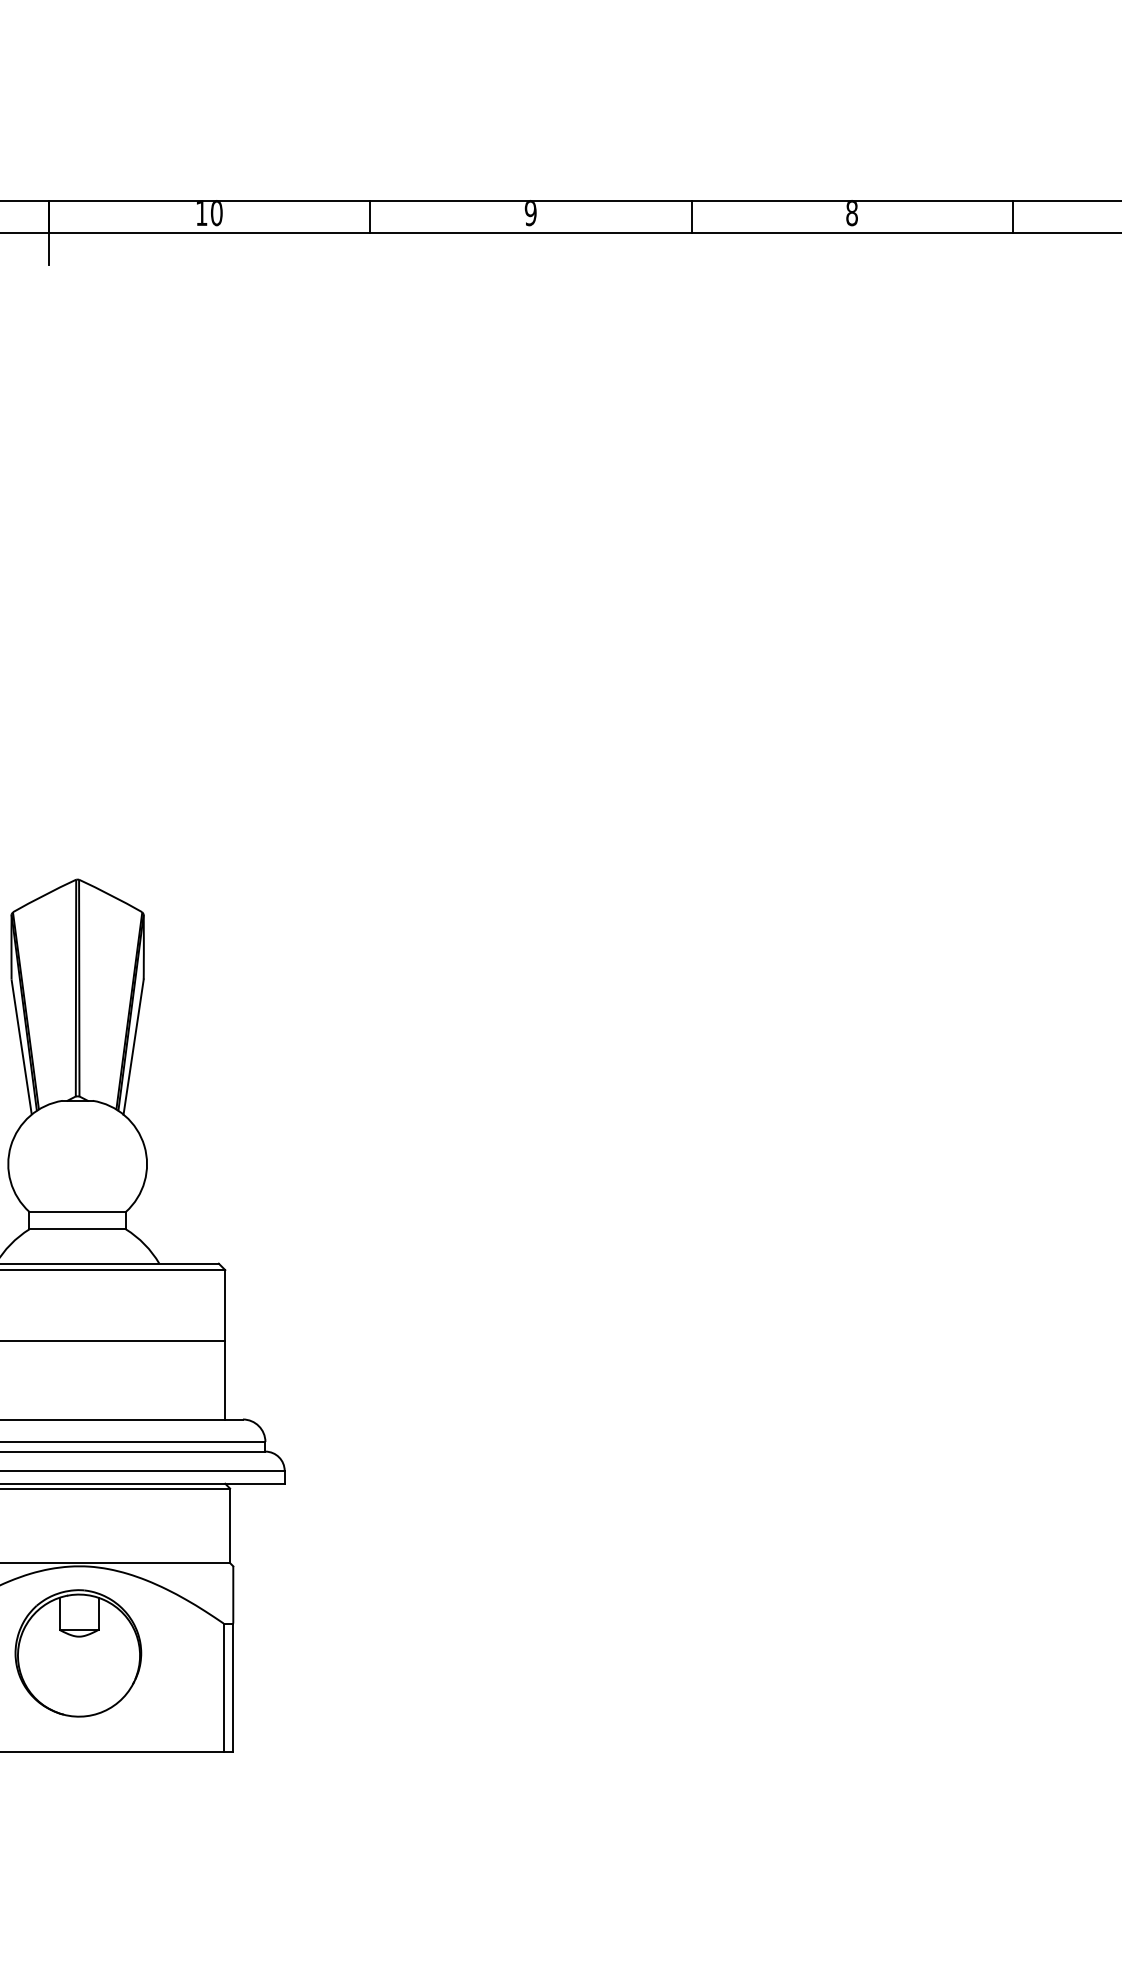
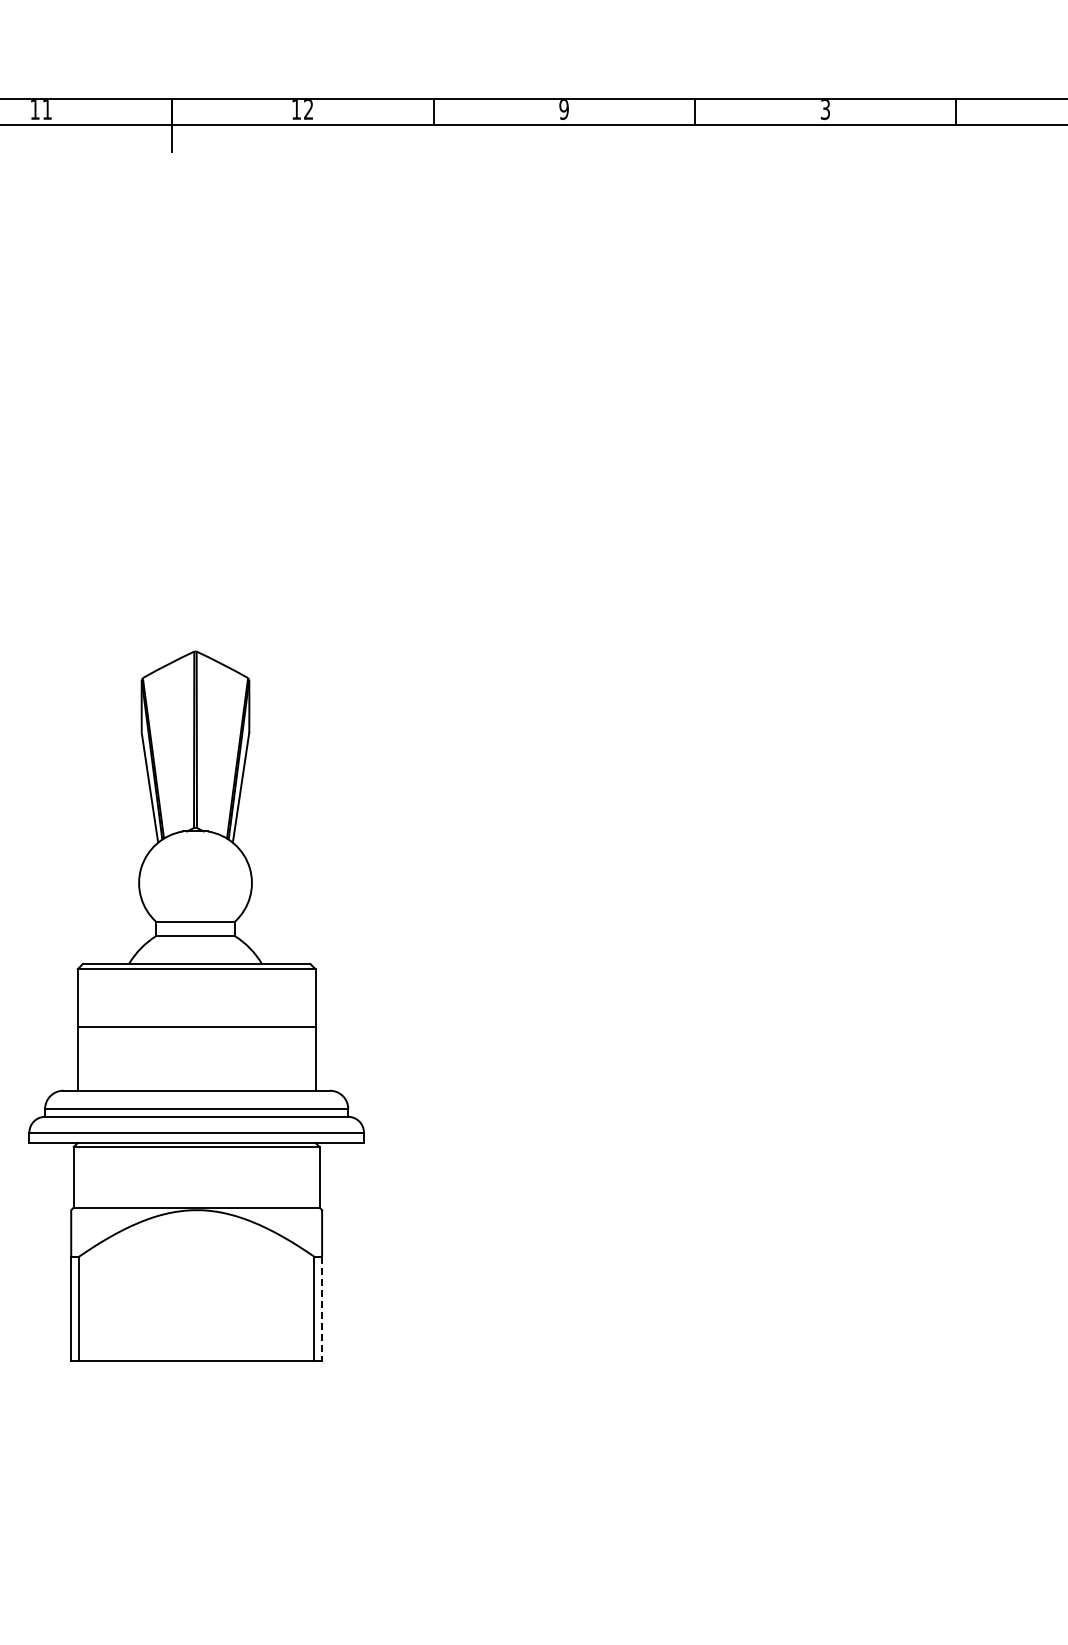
text: (216, 213) -> (308, 109), 10 -> 12
text: (852, 213) -> (825, 109), 8 -> 3
part: (78, 1652) -> (196, 1280), removed
line: (233, 1688) -> (322, 1309), solid -> dashed

